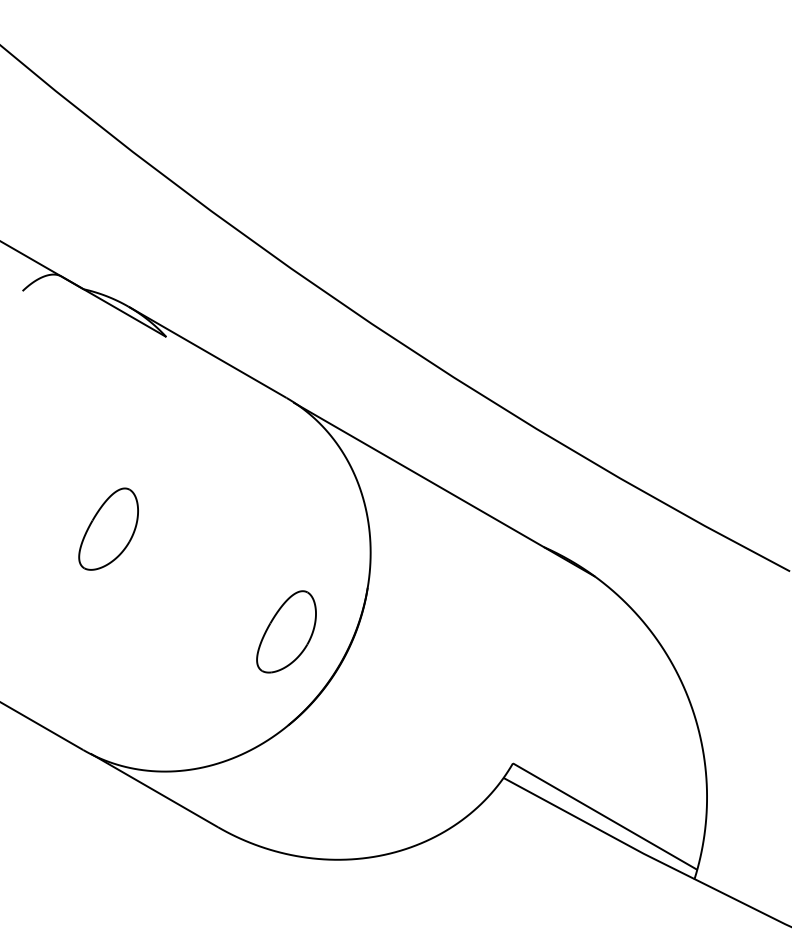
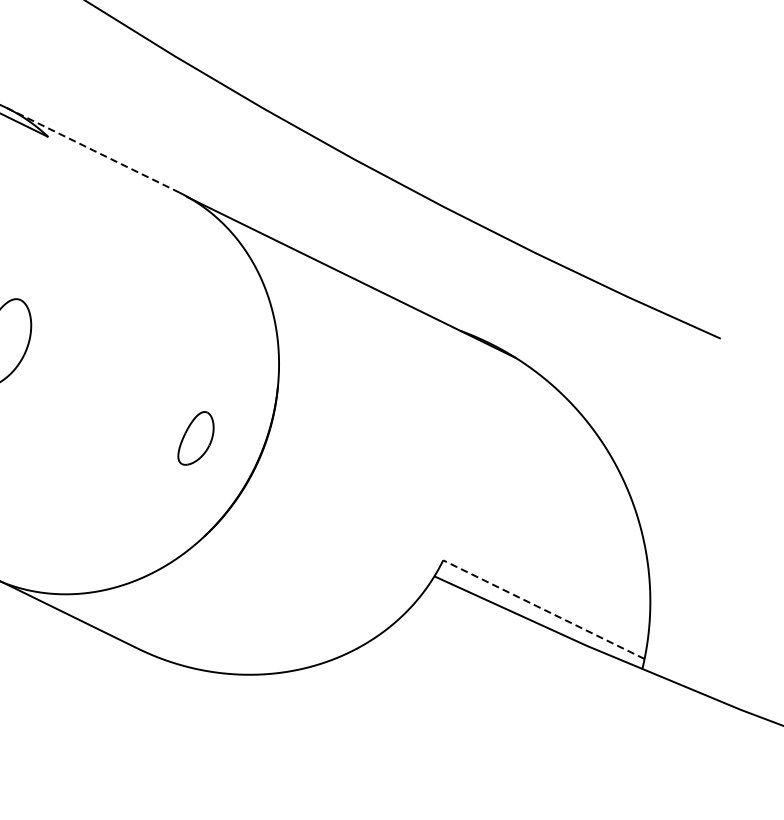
line: (208, 352) -> (93, 150), solid -> dashed
part: (286, 631) -> (195, 437), size x0.6
line: (604, 816) -> (543, 609), solid -> dashed

